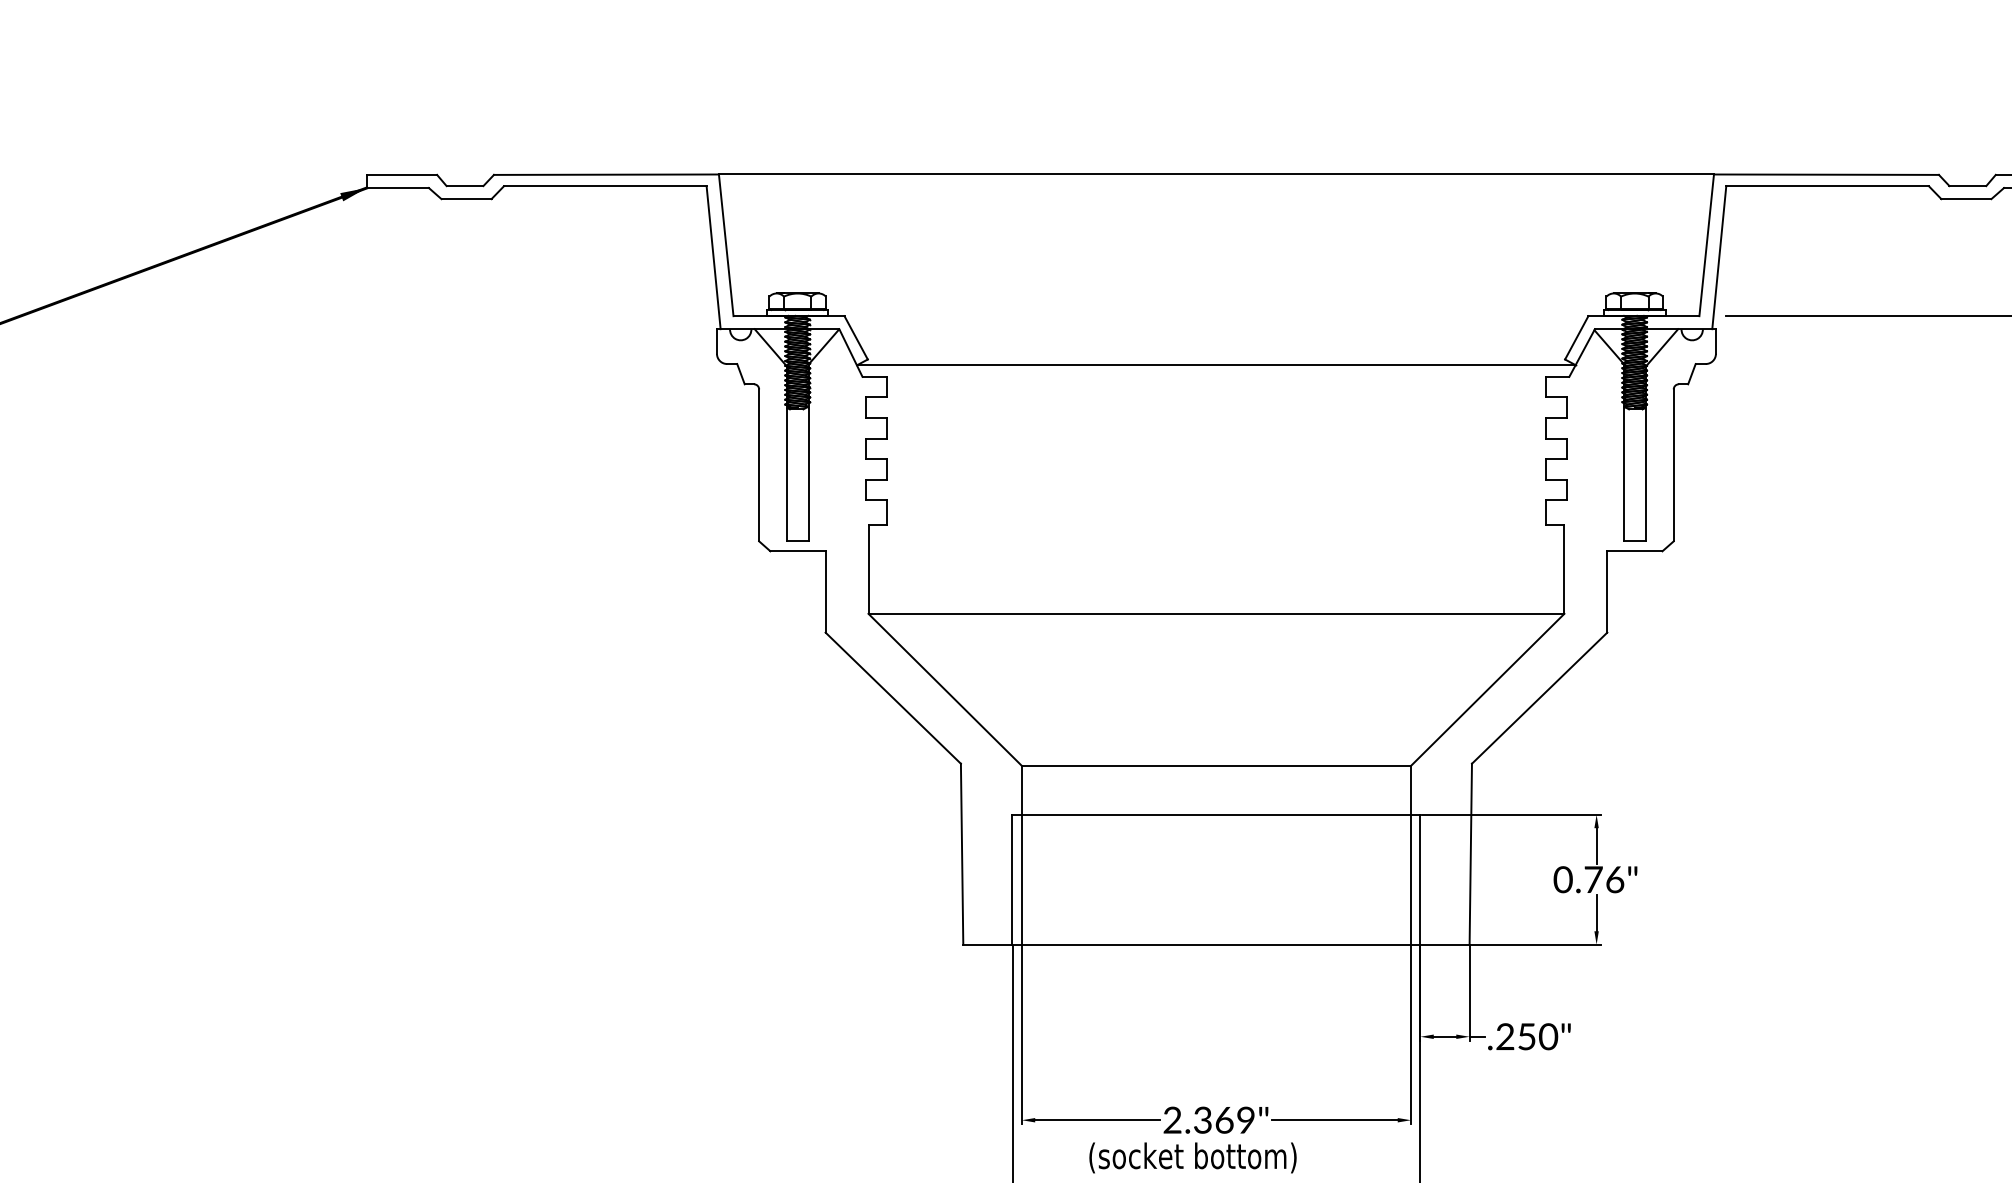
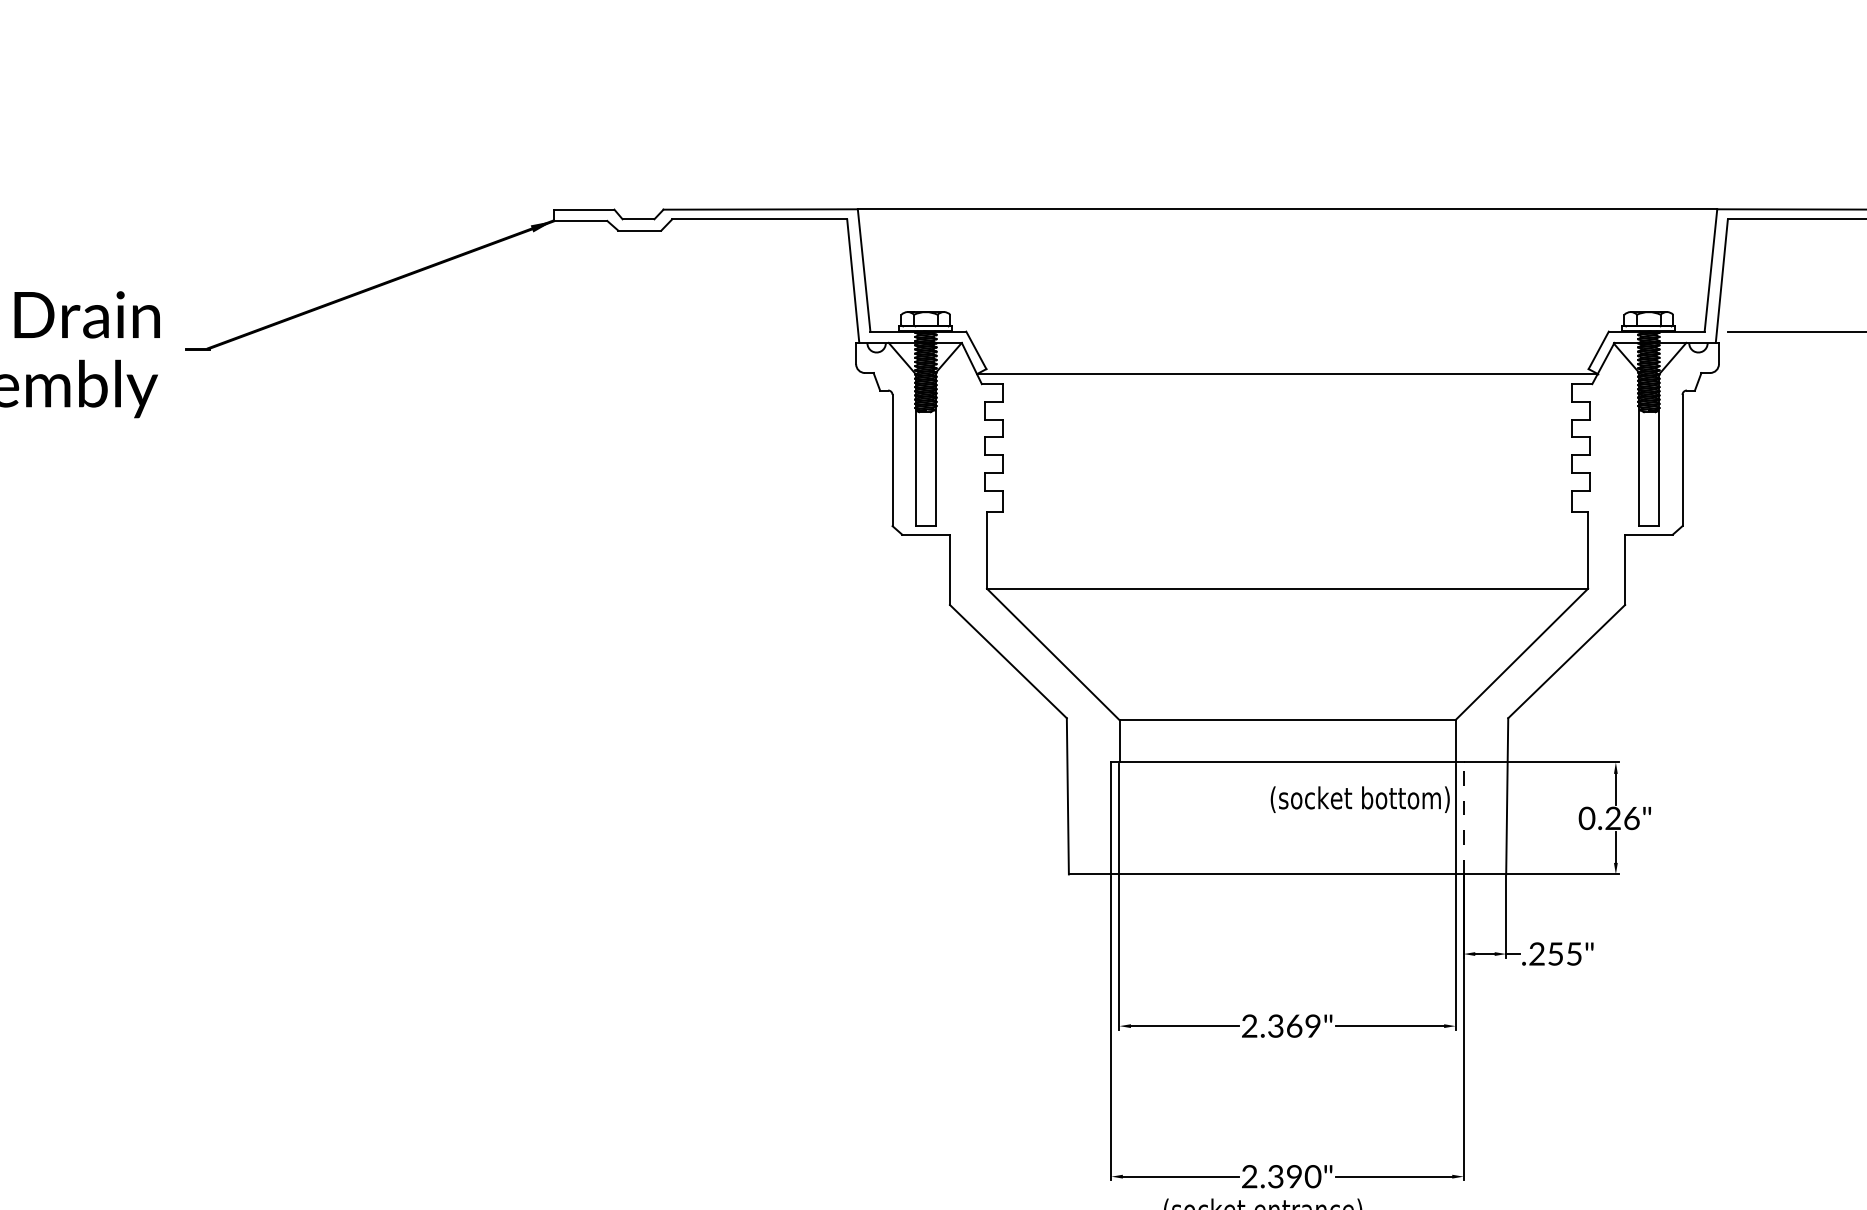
line: (1420, 878) -> (1463, 817), solid -> dashed
text: (1593, 878) -> (1613, 817), 0.76" -> 0.26"
text: (1548, 1036) -> (1574, 953), .250" -> .255"
text: (1192, 1157) -> (1359, 799), moved

